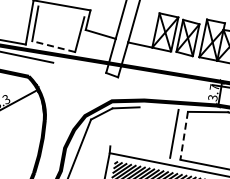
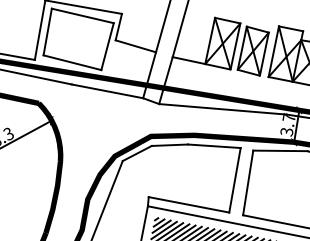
line: (61, 11) -> (82, 15), added
line: (53, 46) -> (72, 62), dashed -> solid
line: (79, 67) -> (107, 90), added
line: (165, 81) -> (223, 109), added
line: (158, 108) -> (213, 146), added
line: (184, 136) -> (248, 183), dashed -> solid
line: (140, 151) -> (189, 204), added

